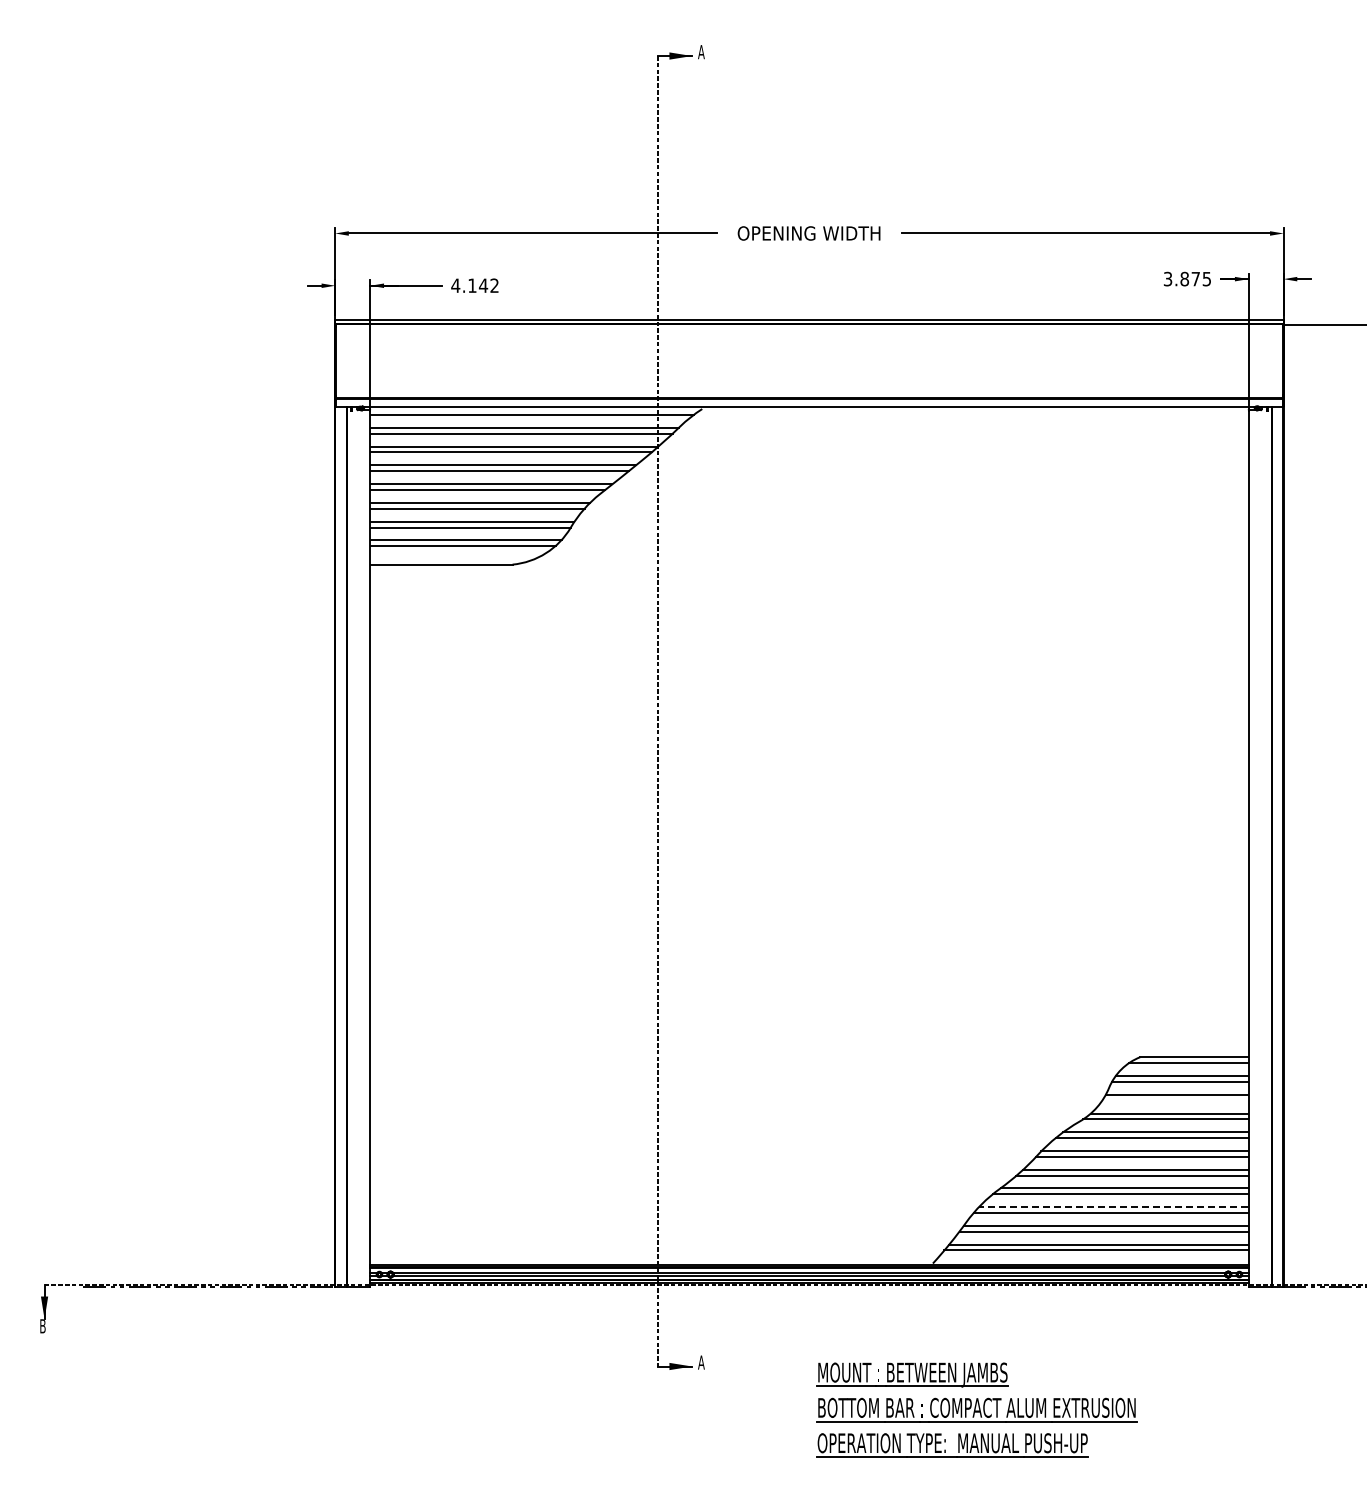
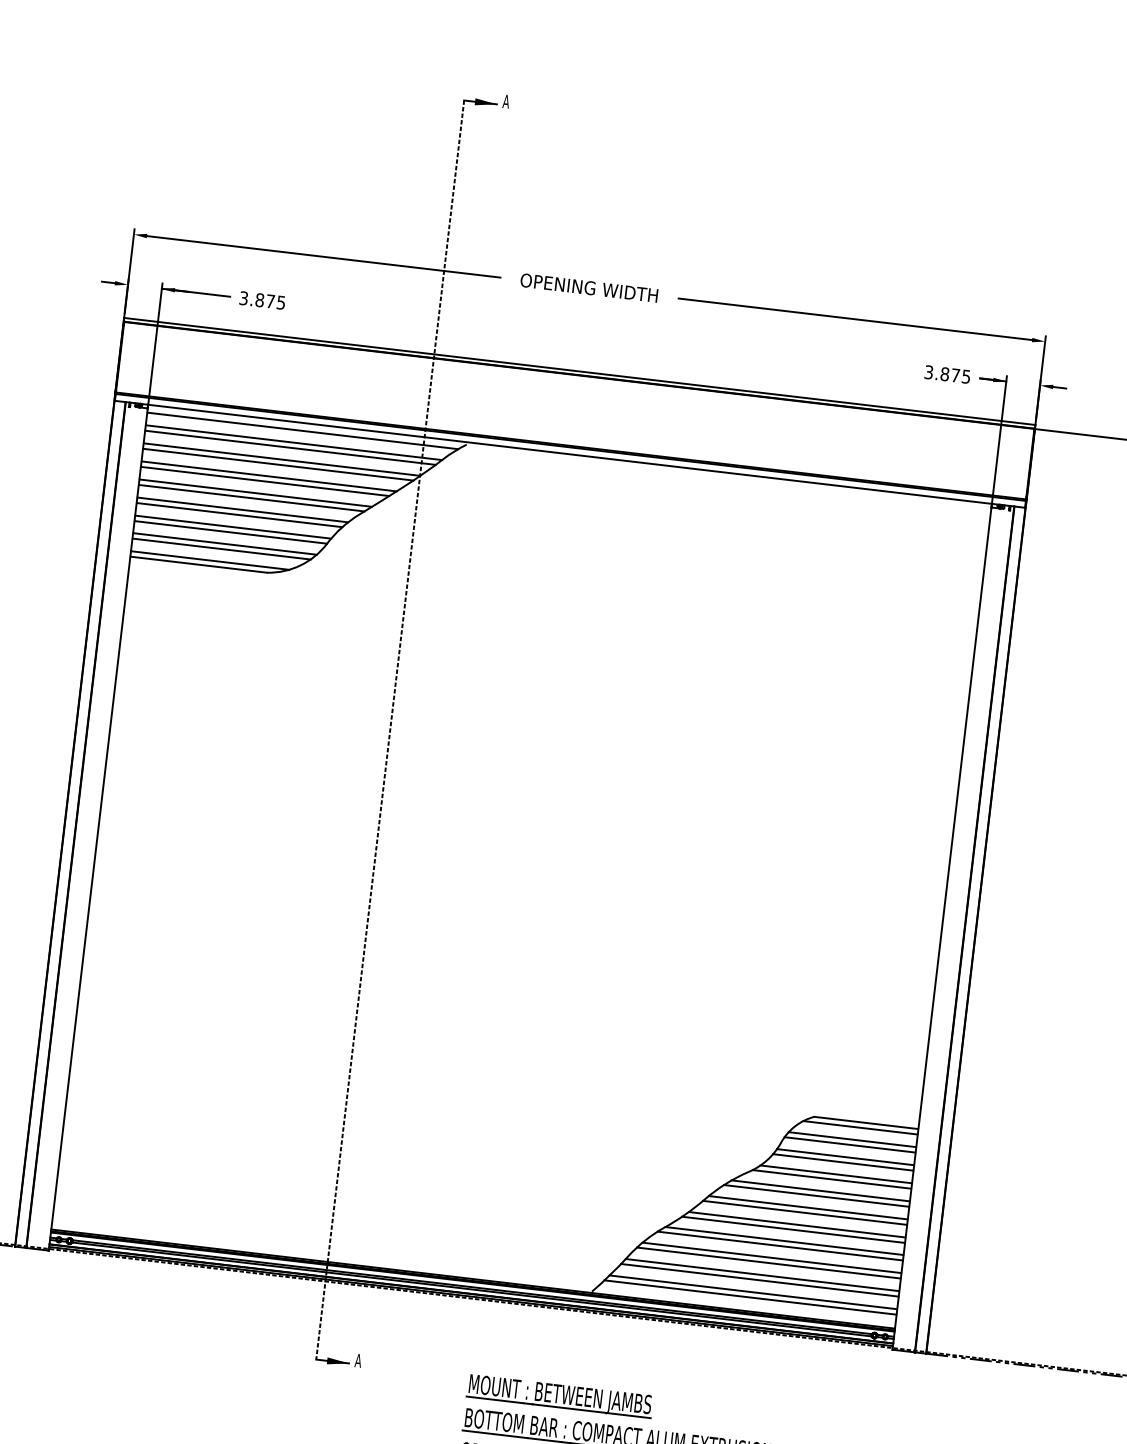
text: (474, 285) -> (261, 300), 4.142 -> 3.875
line: (452, 558) -> (209, 560), added
line: (1175, 1100) -> (843, 1162), added
line: (1113, 1207) -> (771, 1258), dashed -> solid

